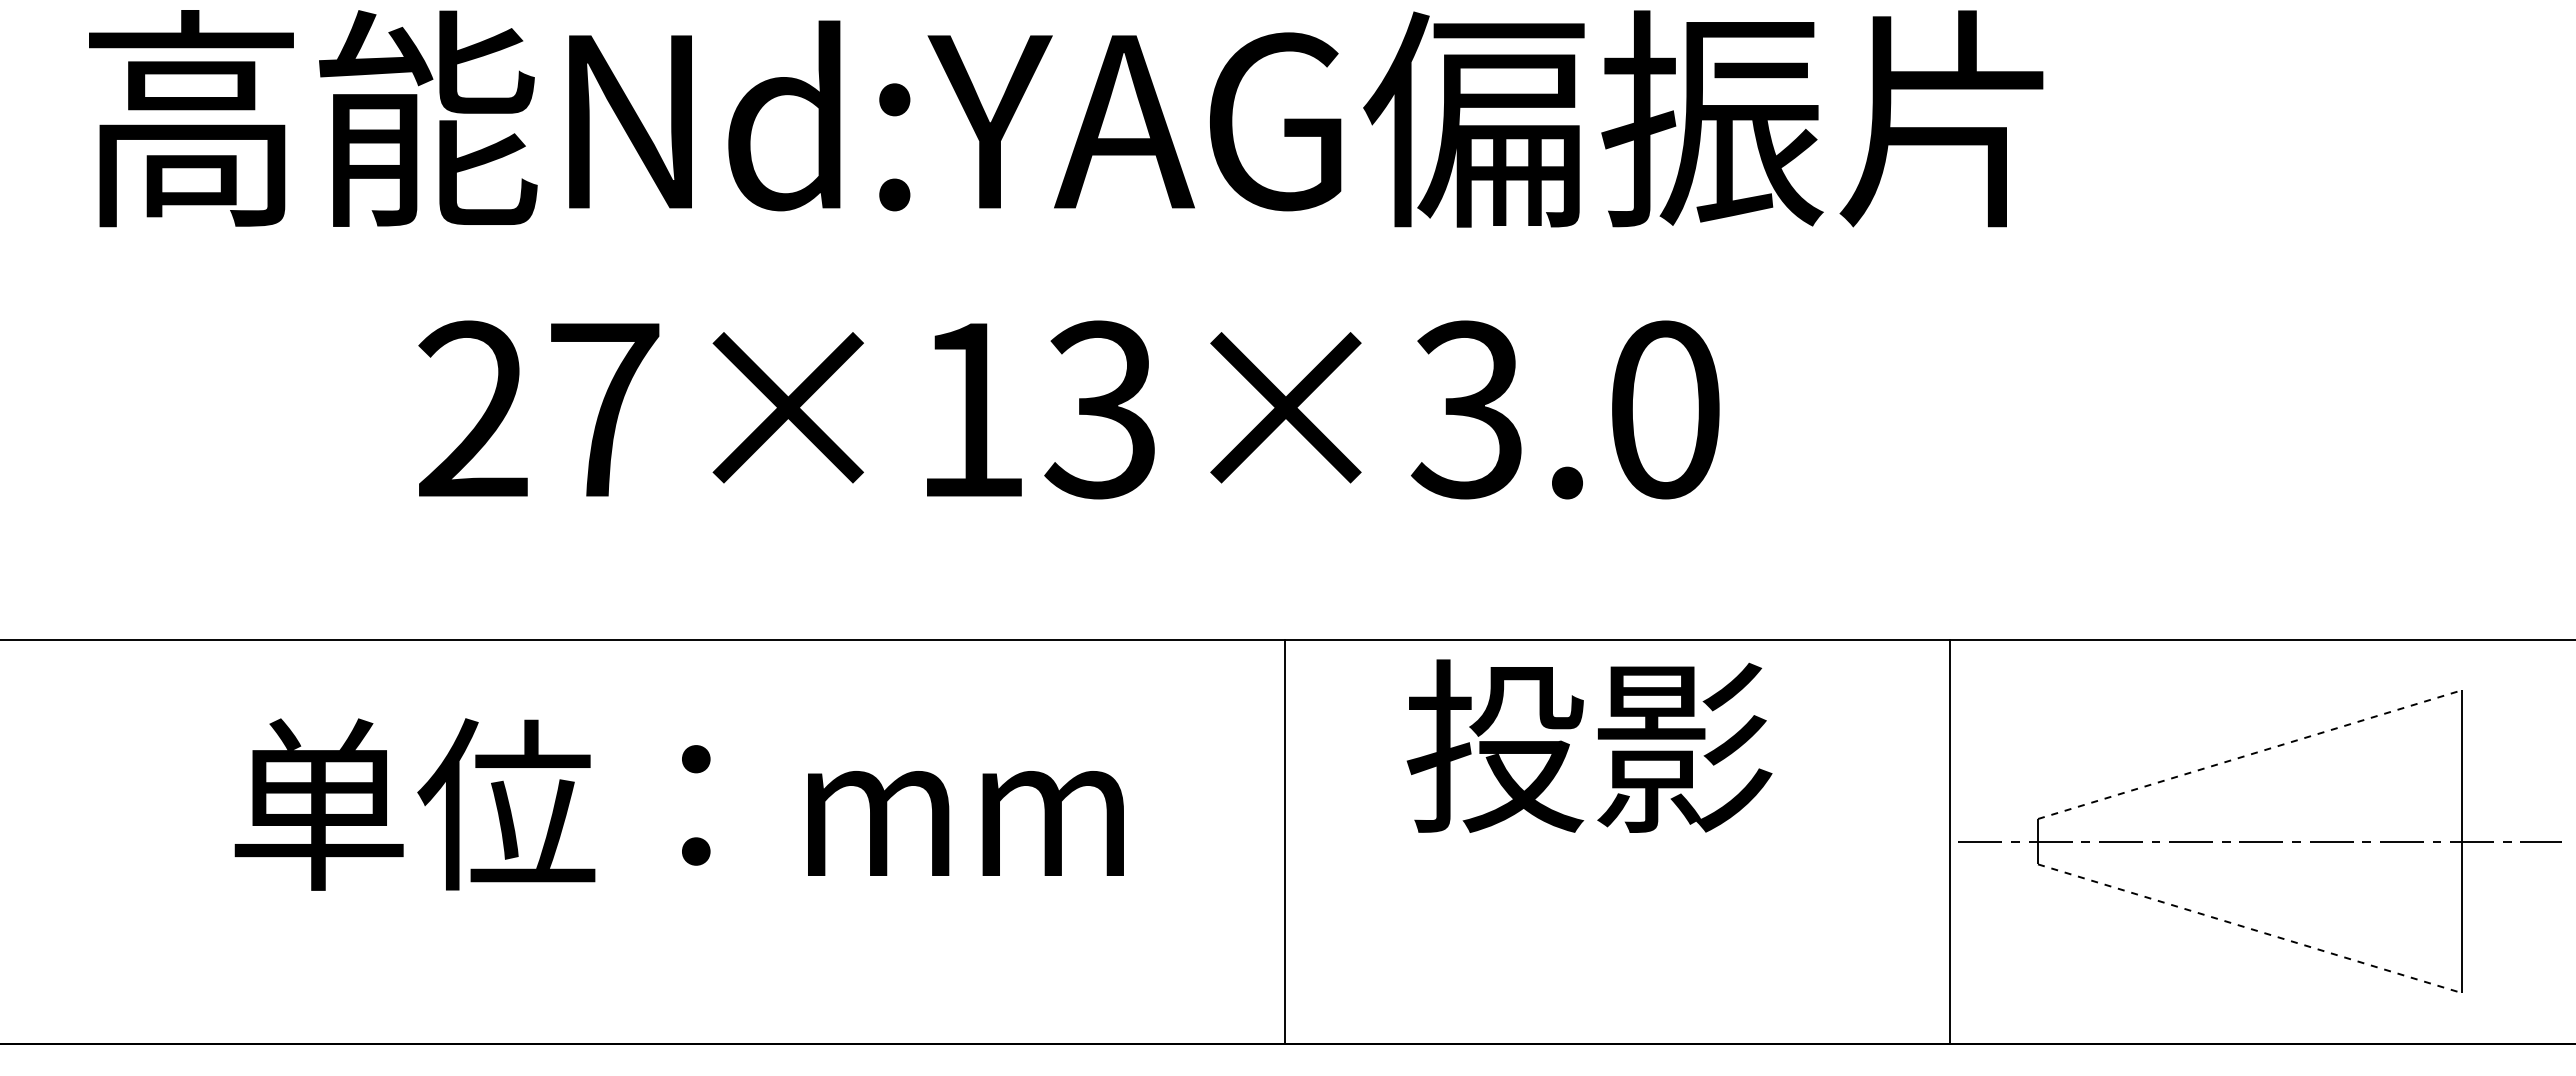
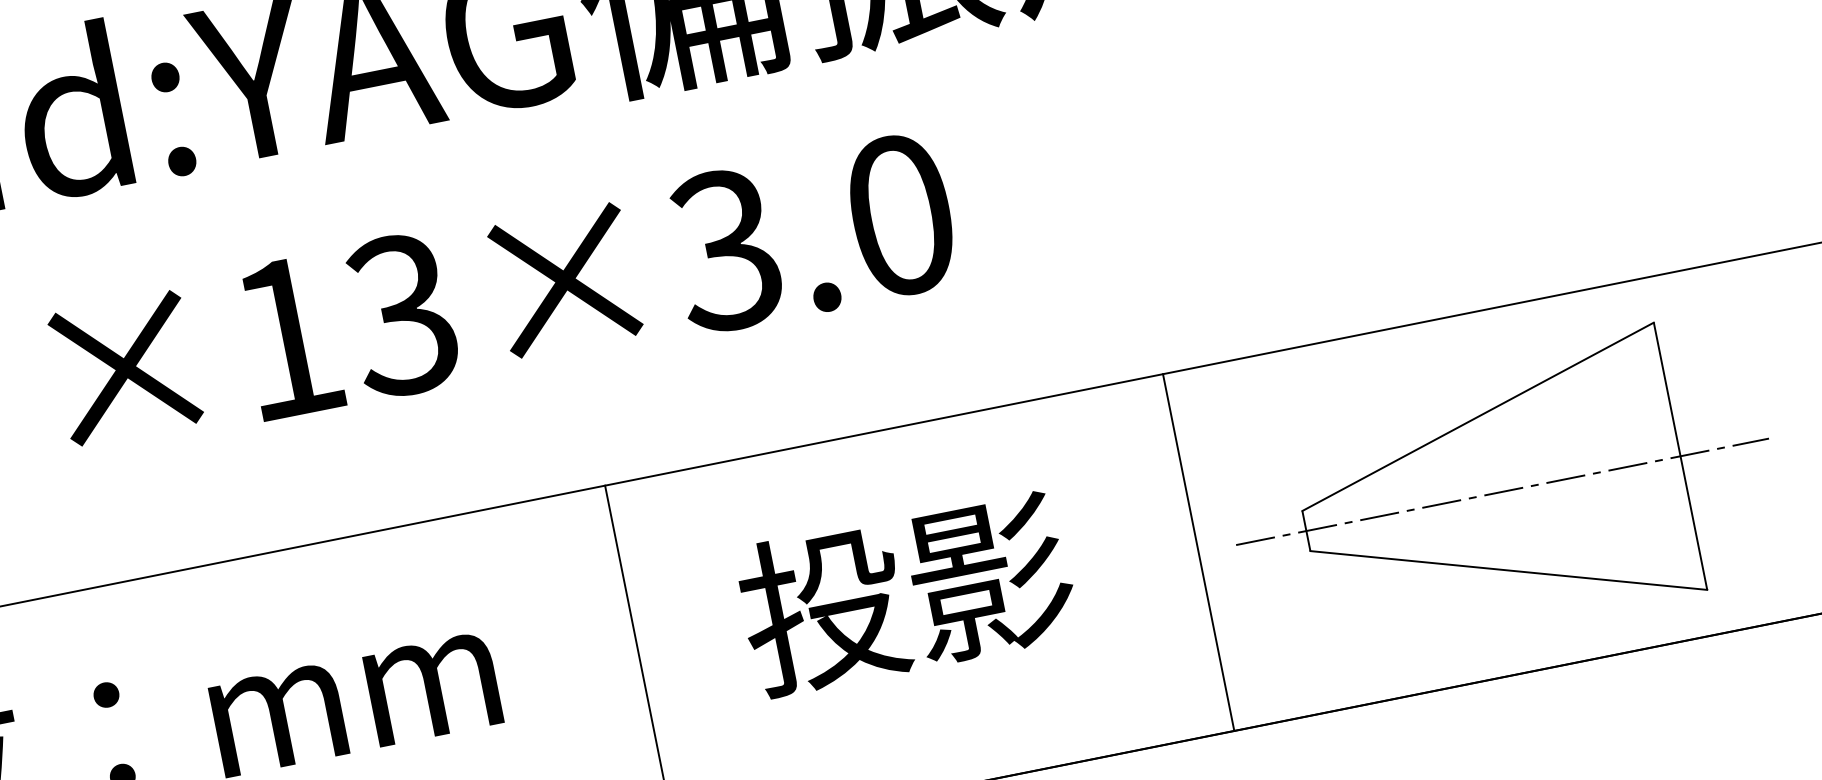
text: (1589, 745) -> (906, 592), moved
line: (2250, 754) -> (1478, 416), dashed -> solid
line: (1950, 841) -> (1199, 552), moved
line: (2250, 928) -> (1509, 570), dashed -> solid

